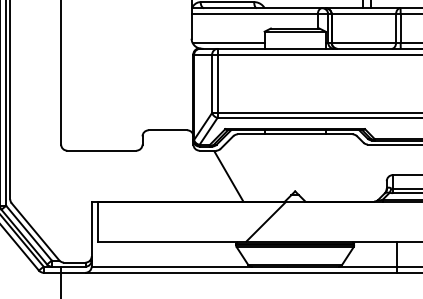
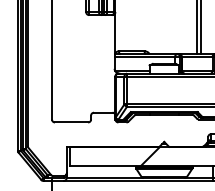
hatch: (228, 175) -> (132, 134), removed

